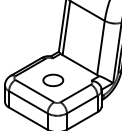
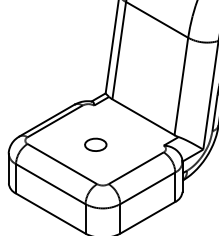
part: (53, 80) -> (96, 144), size x0.6

